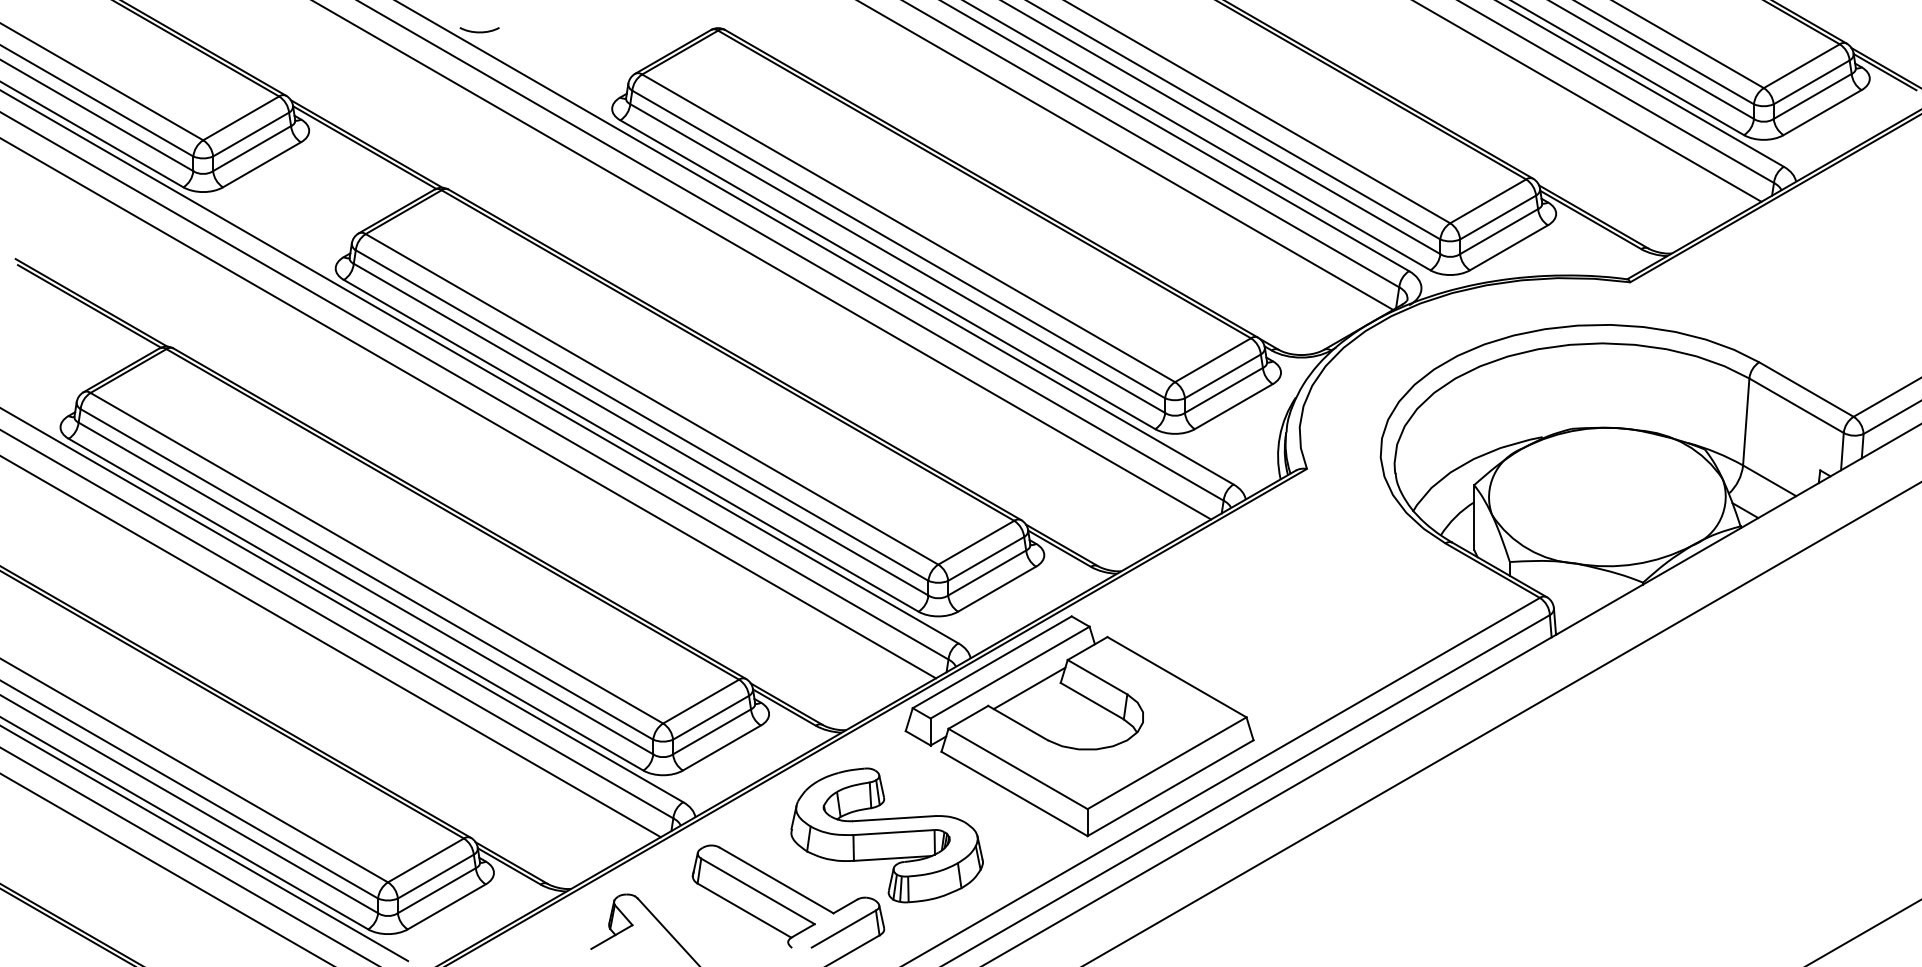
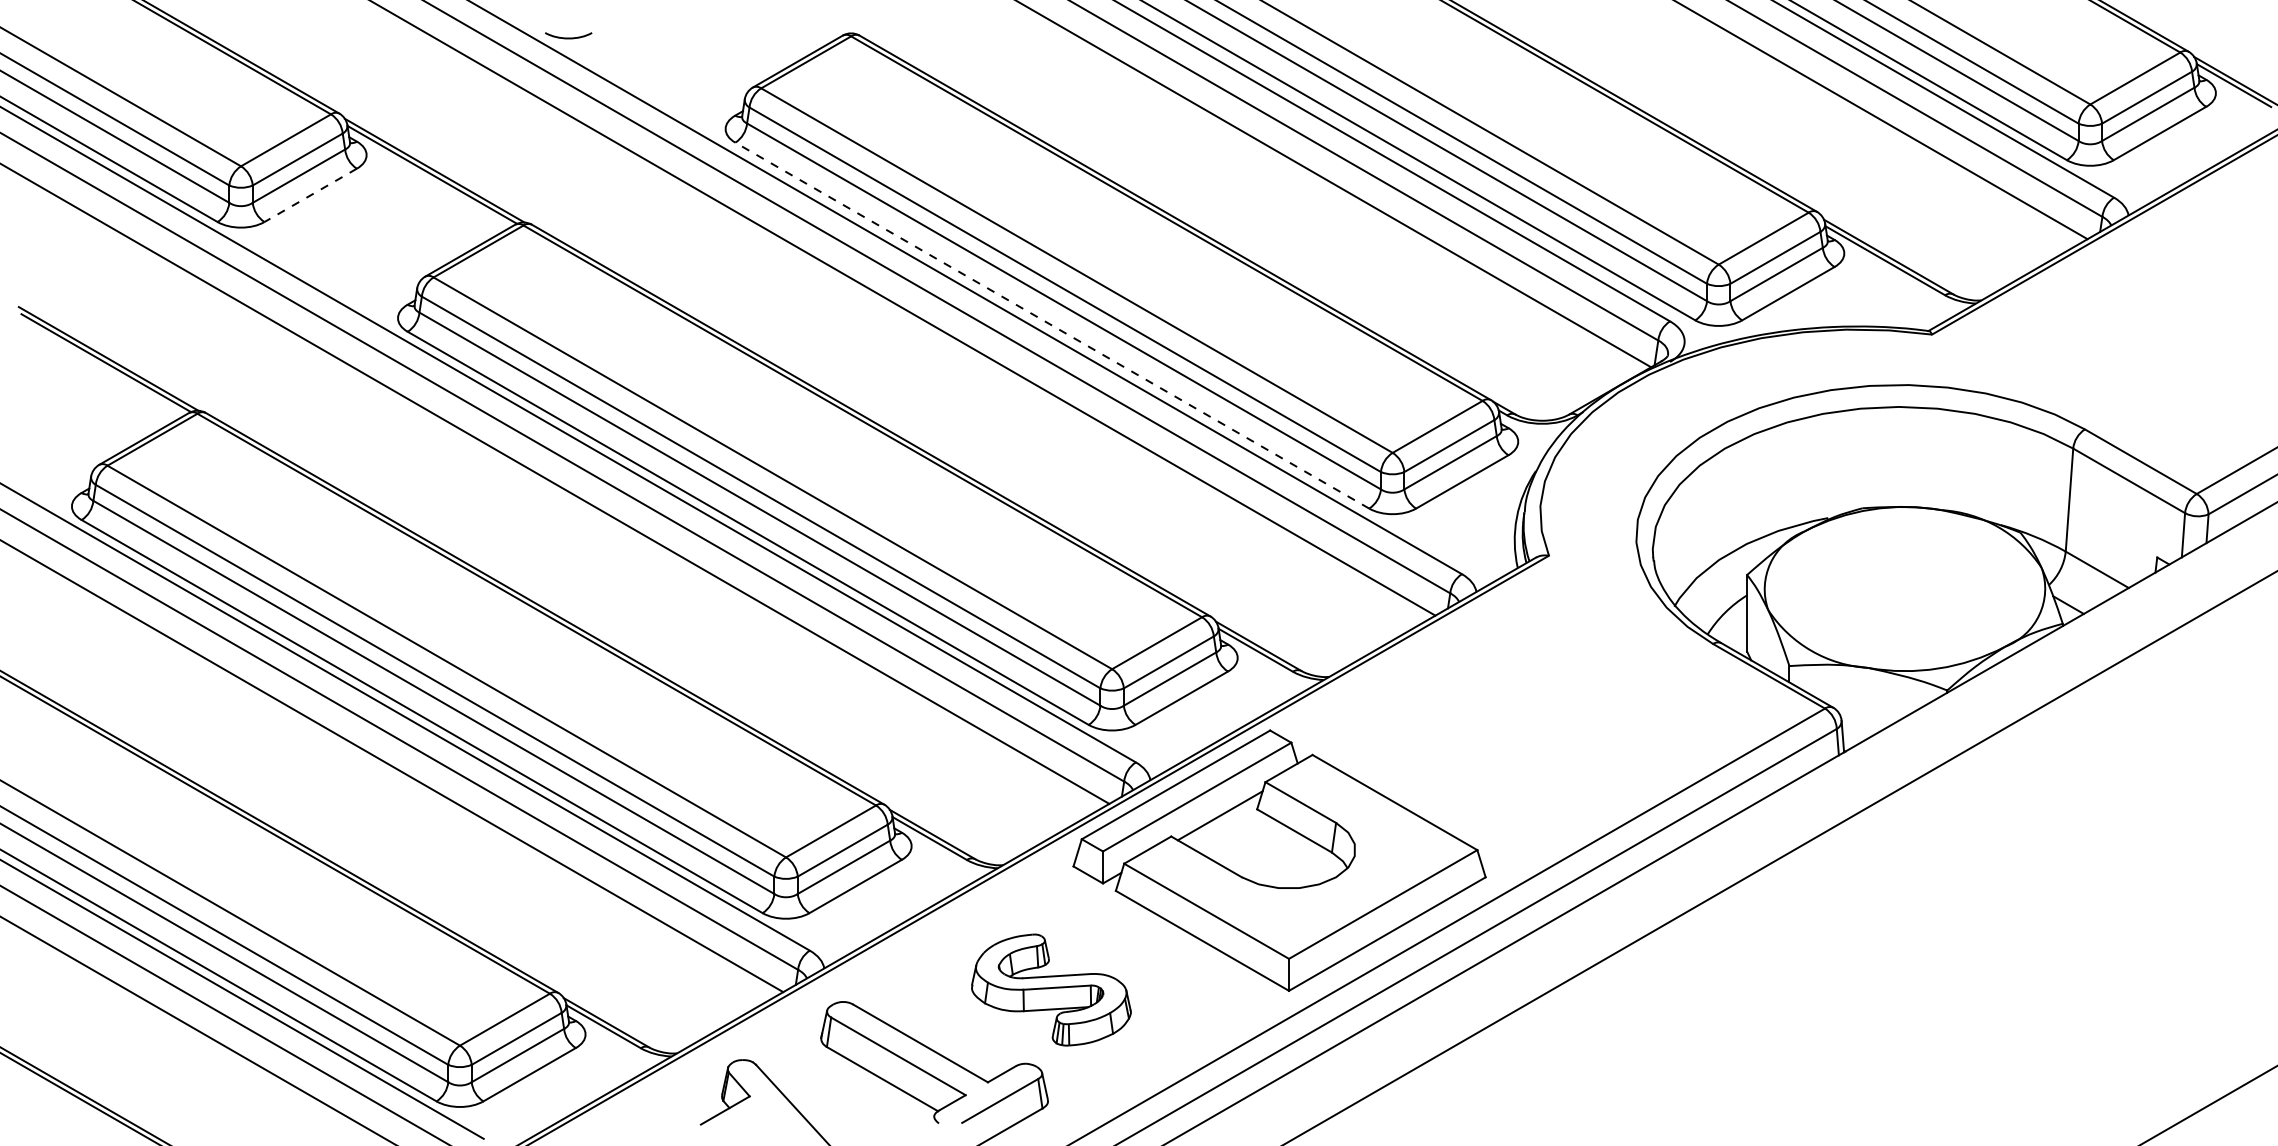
line: (261, 165) -> (310, 196), solid -> dashed
line: (887, 274) -> (1051, 325), solid -> dashed
part: (886, 835) -> (1050, 990), size x0.7

